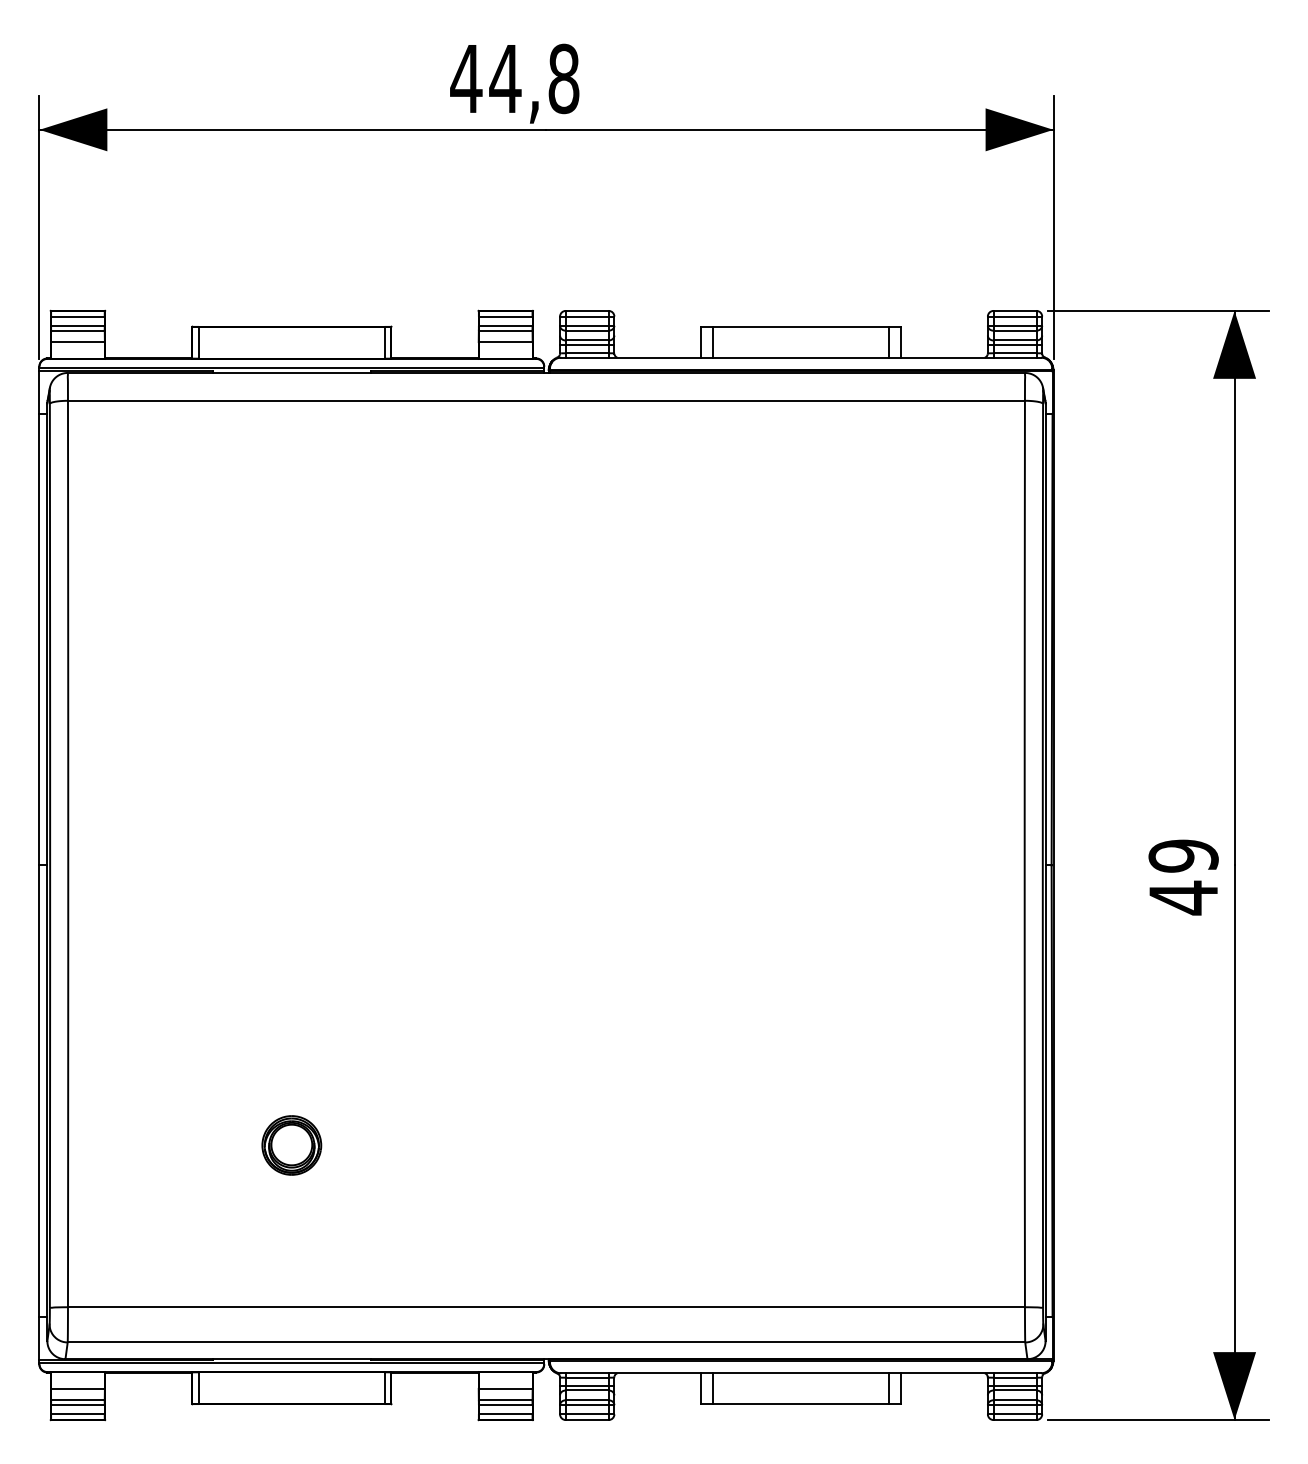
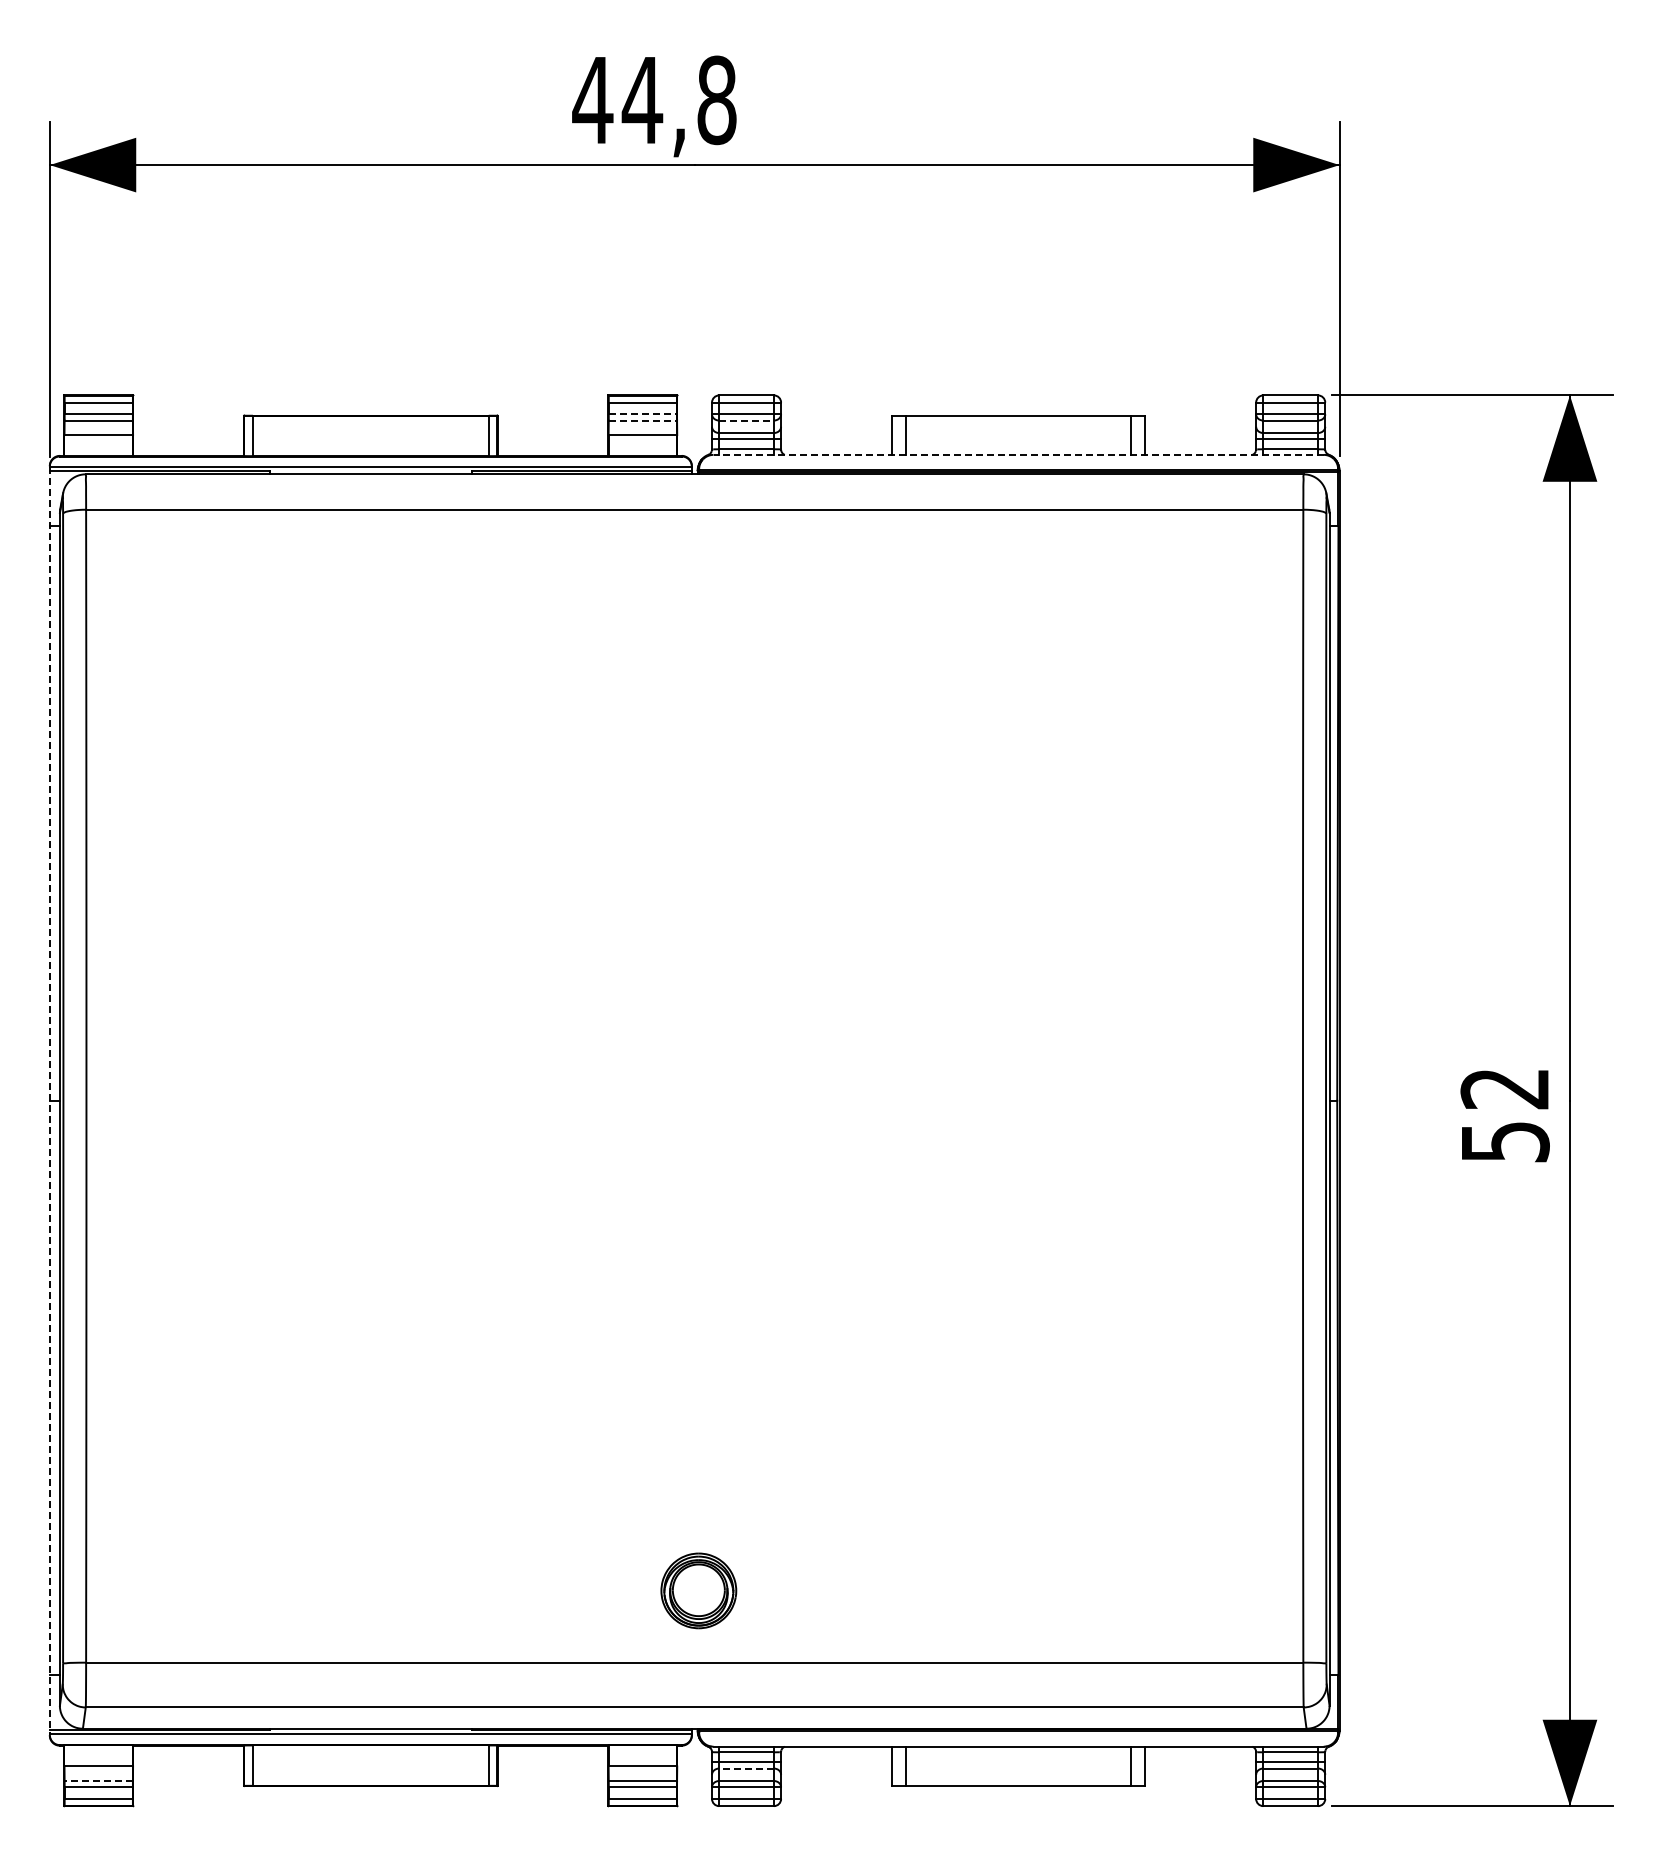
line: (506, 325) -> (643, 414), solid -> dashed
line: (506, 330) -> (643, 420), solid -> dashed
line: (587, 330) -> (747, 420), solid -> dashed
line: (801, 357) -> (1018, 454), solid -> dashed
line: (39, 866) -> (49, 1101), solid -> dashed
text: (1183, 877) -> (1504, 1116), 49 -> 52
part: (291, 1145) -> (698, 1590), moved
line: (587, 1390) -> (746, 1768), solid -> dashed
line: (77, 1400) -> (98, 1781), solid -> dashed

